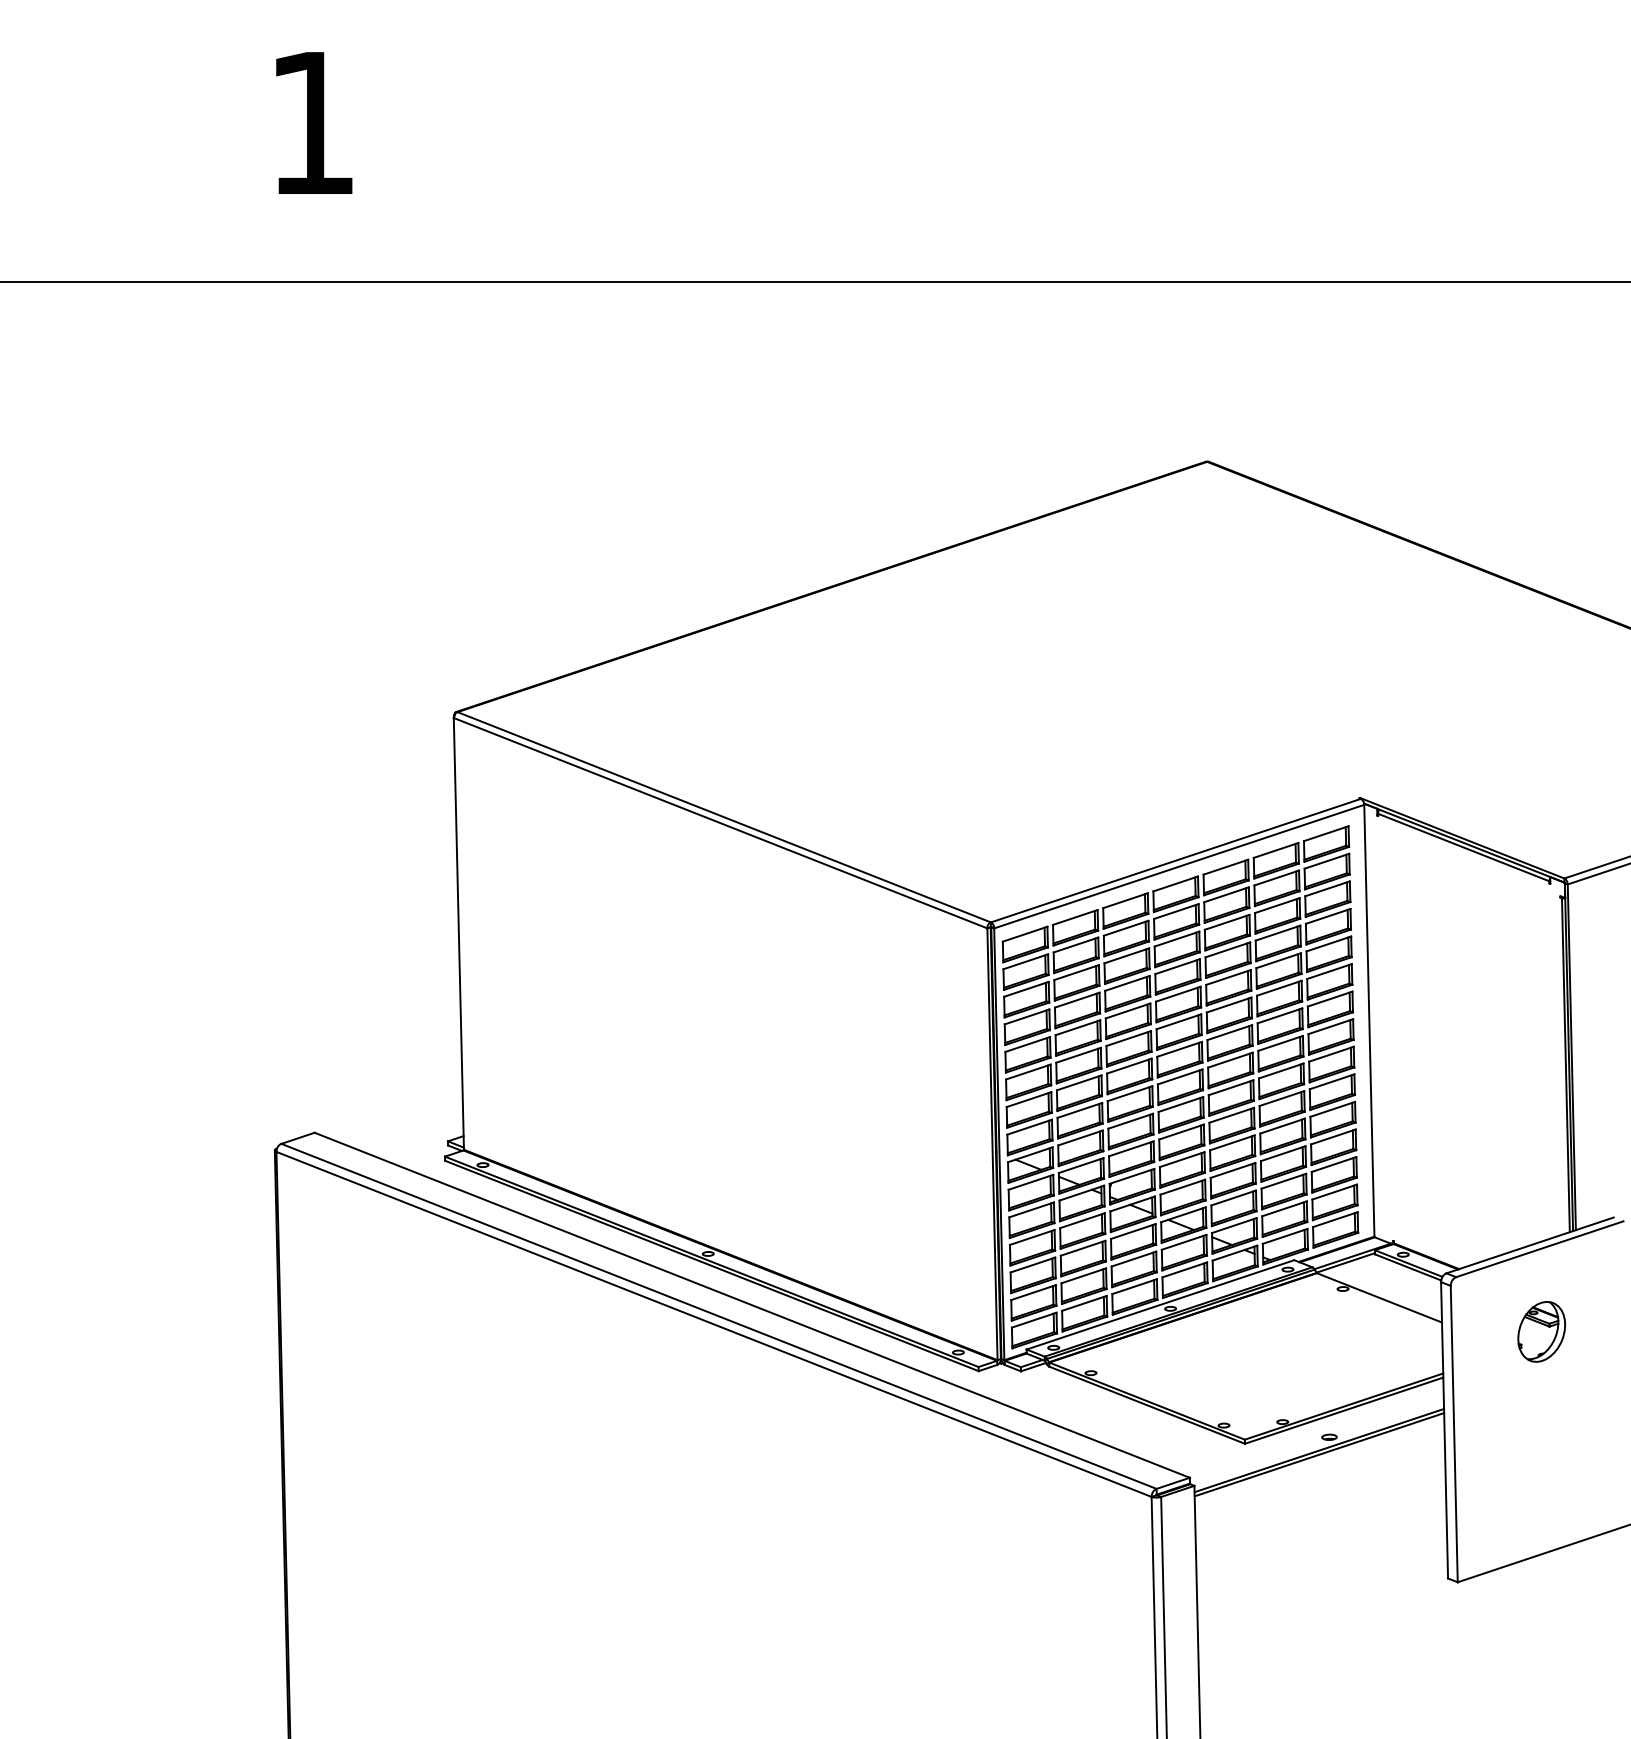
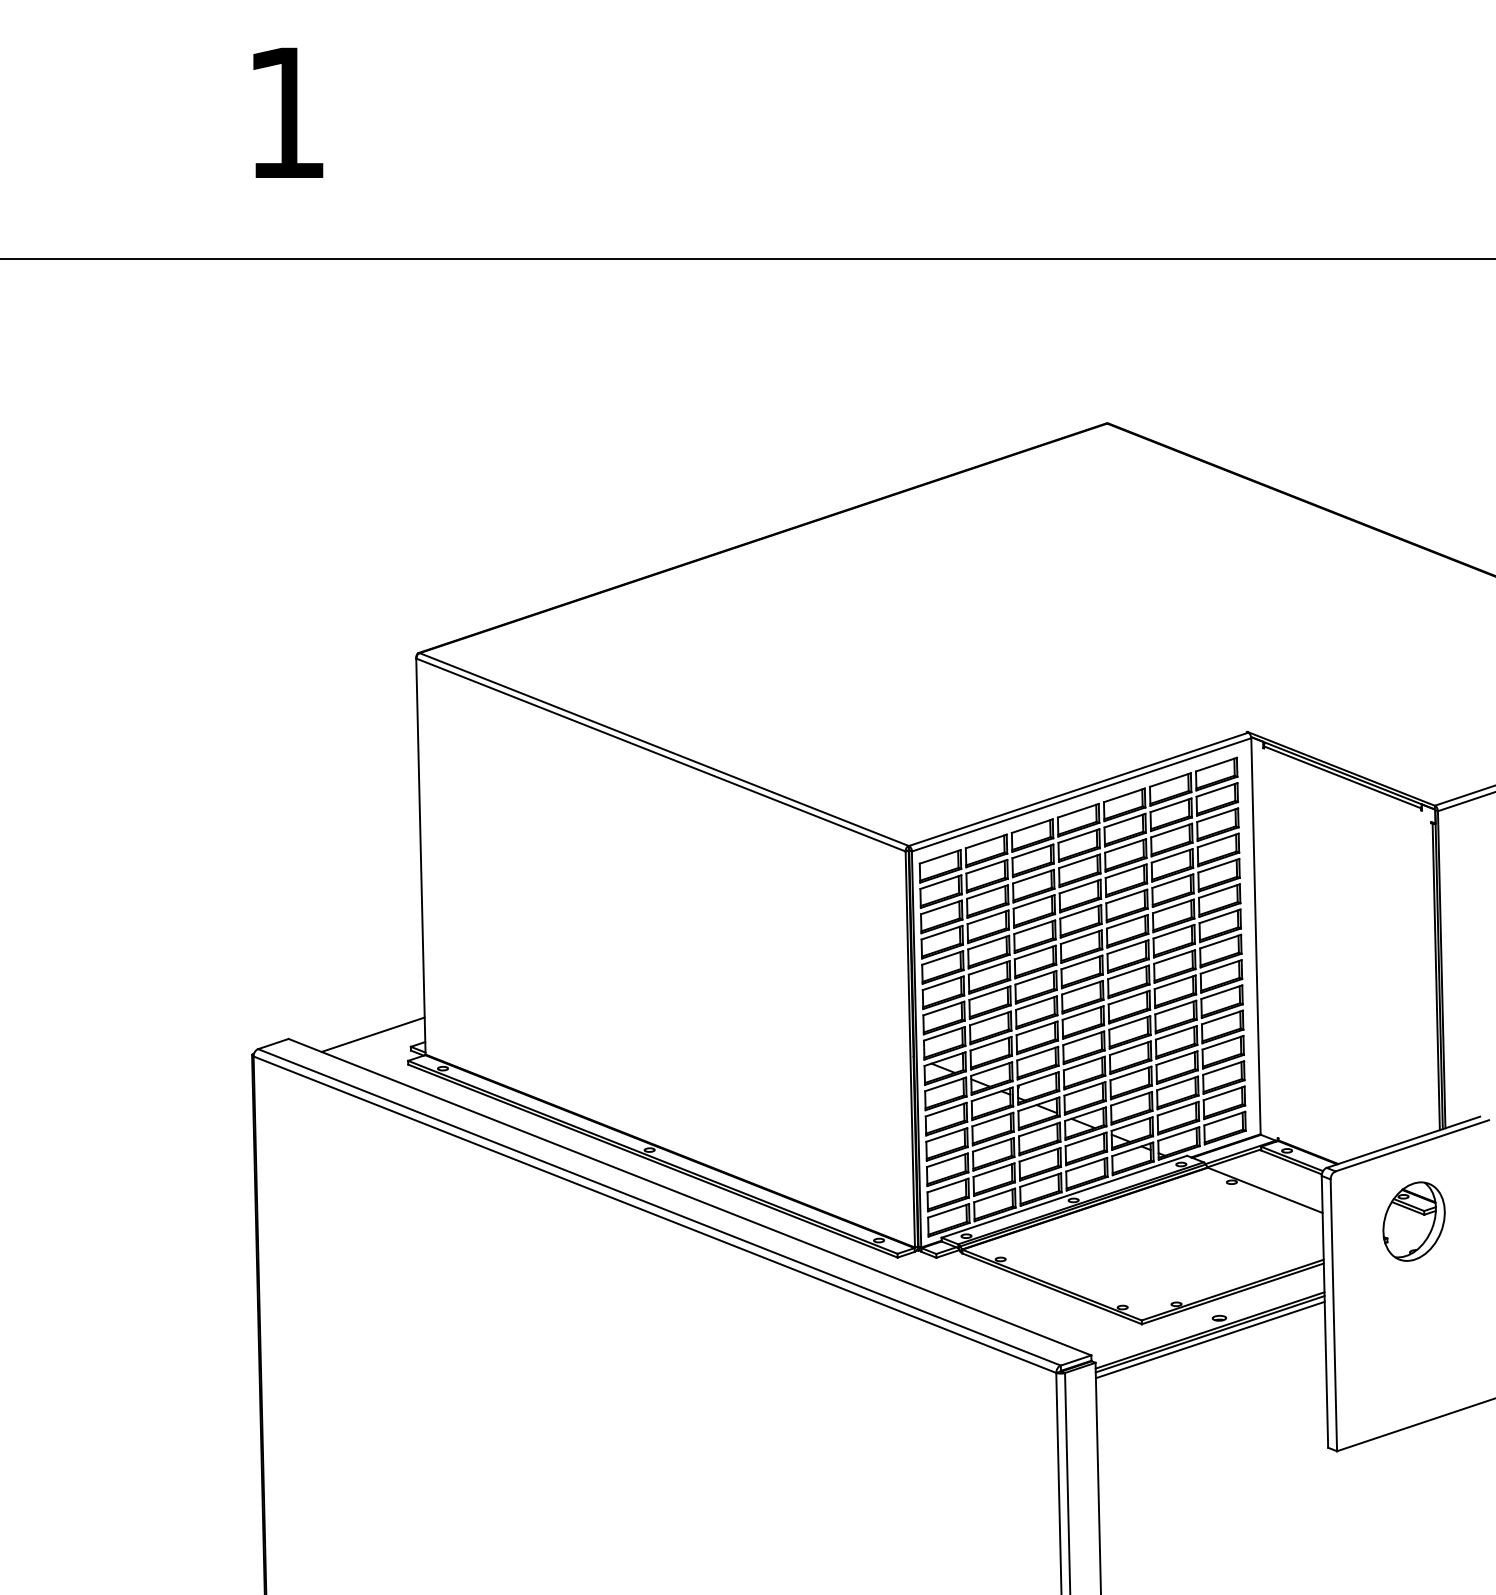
line: (406, 1127) -> (372, 1034), added
part: (1541, 1331) -> (1413, 1221), size x1.43
line: (1318, 1460) -> (1209, 1339), added

